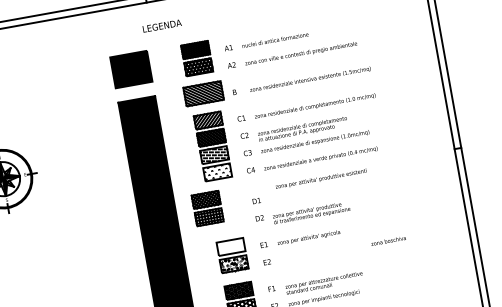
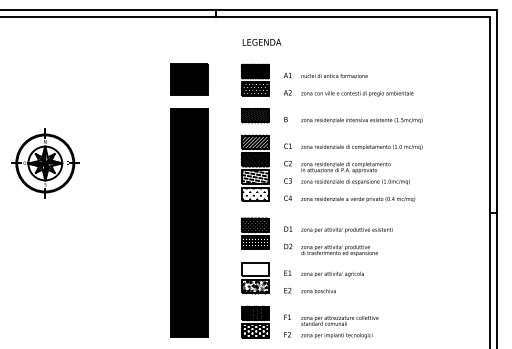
text: (161, 26) -> (261, 42), moved
part: (202, 93) -> (254, 115), size x0.71
text: (320, 178) -> (346, 229), moved
part: (206, 208) -> (254, 233), moved
text: (388, 241) -> (318, 291), moved

